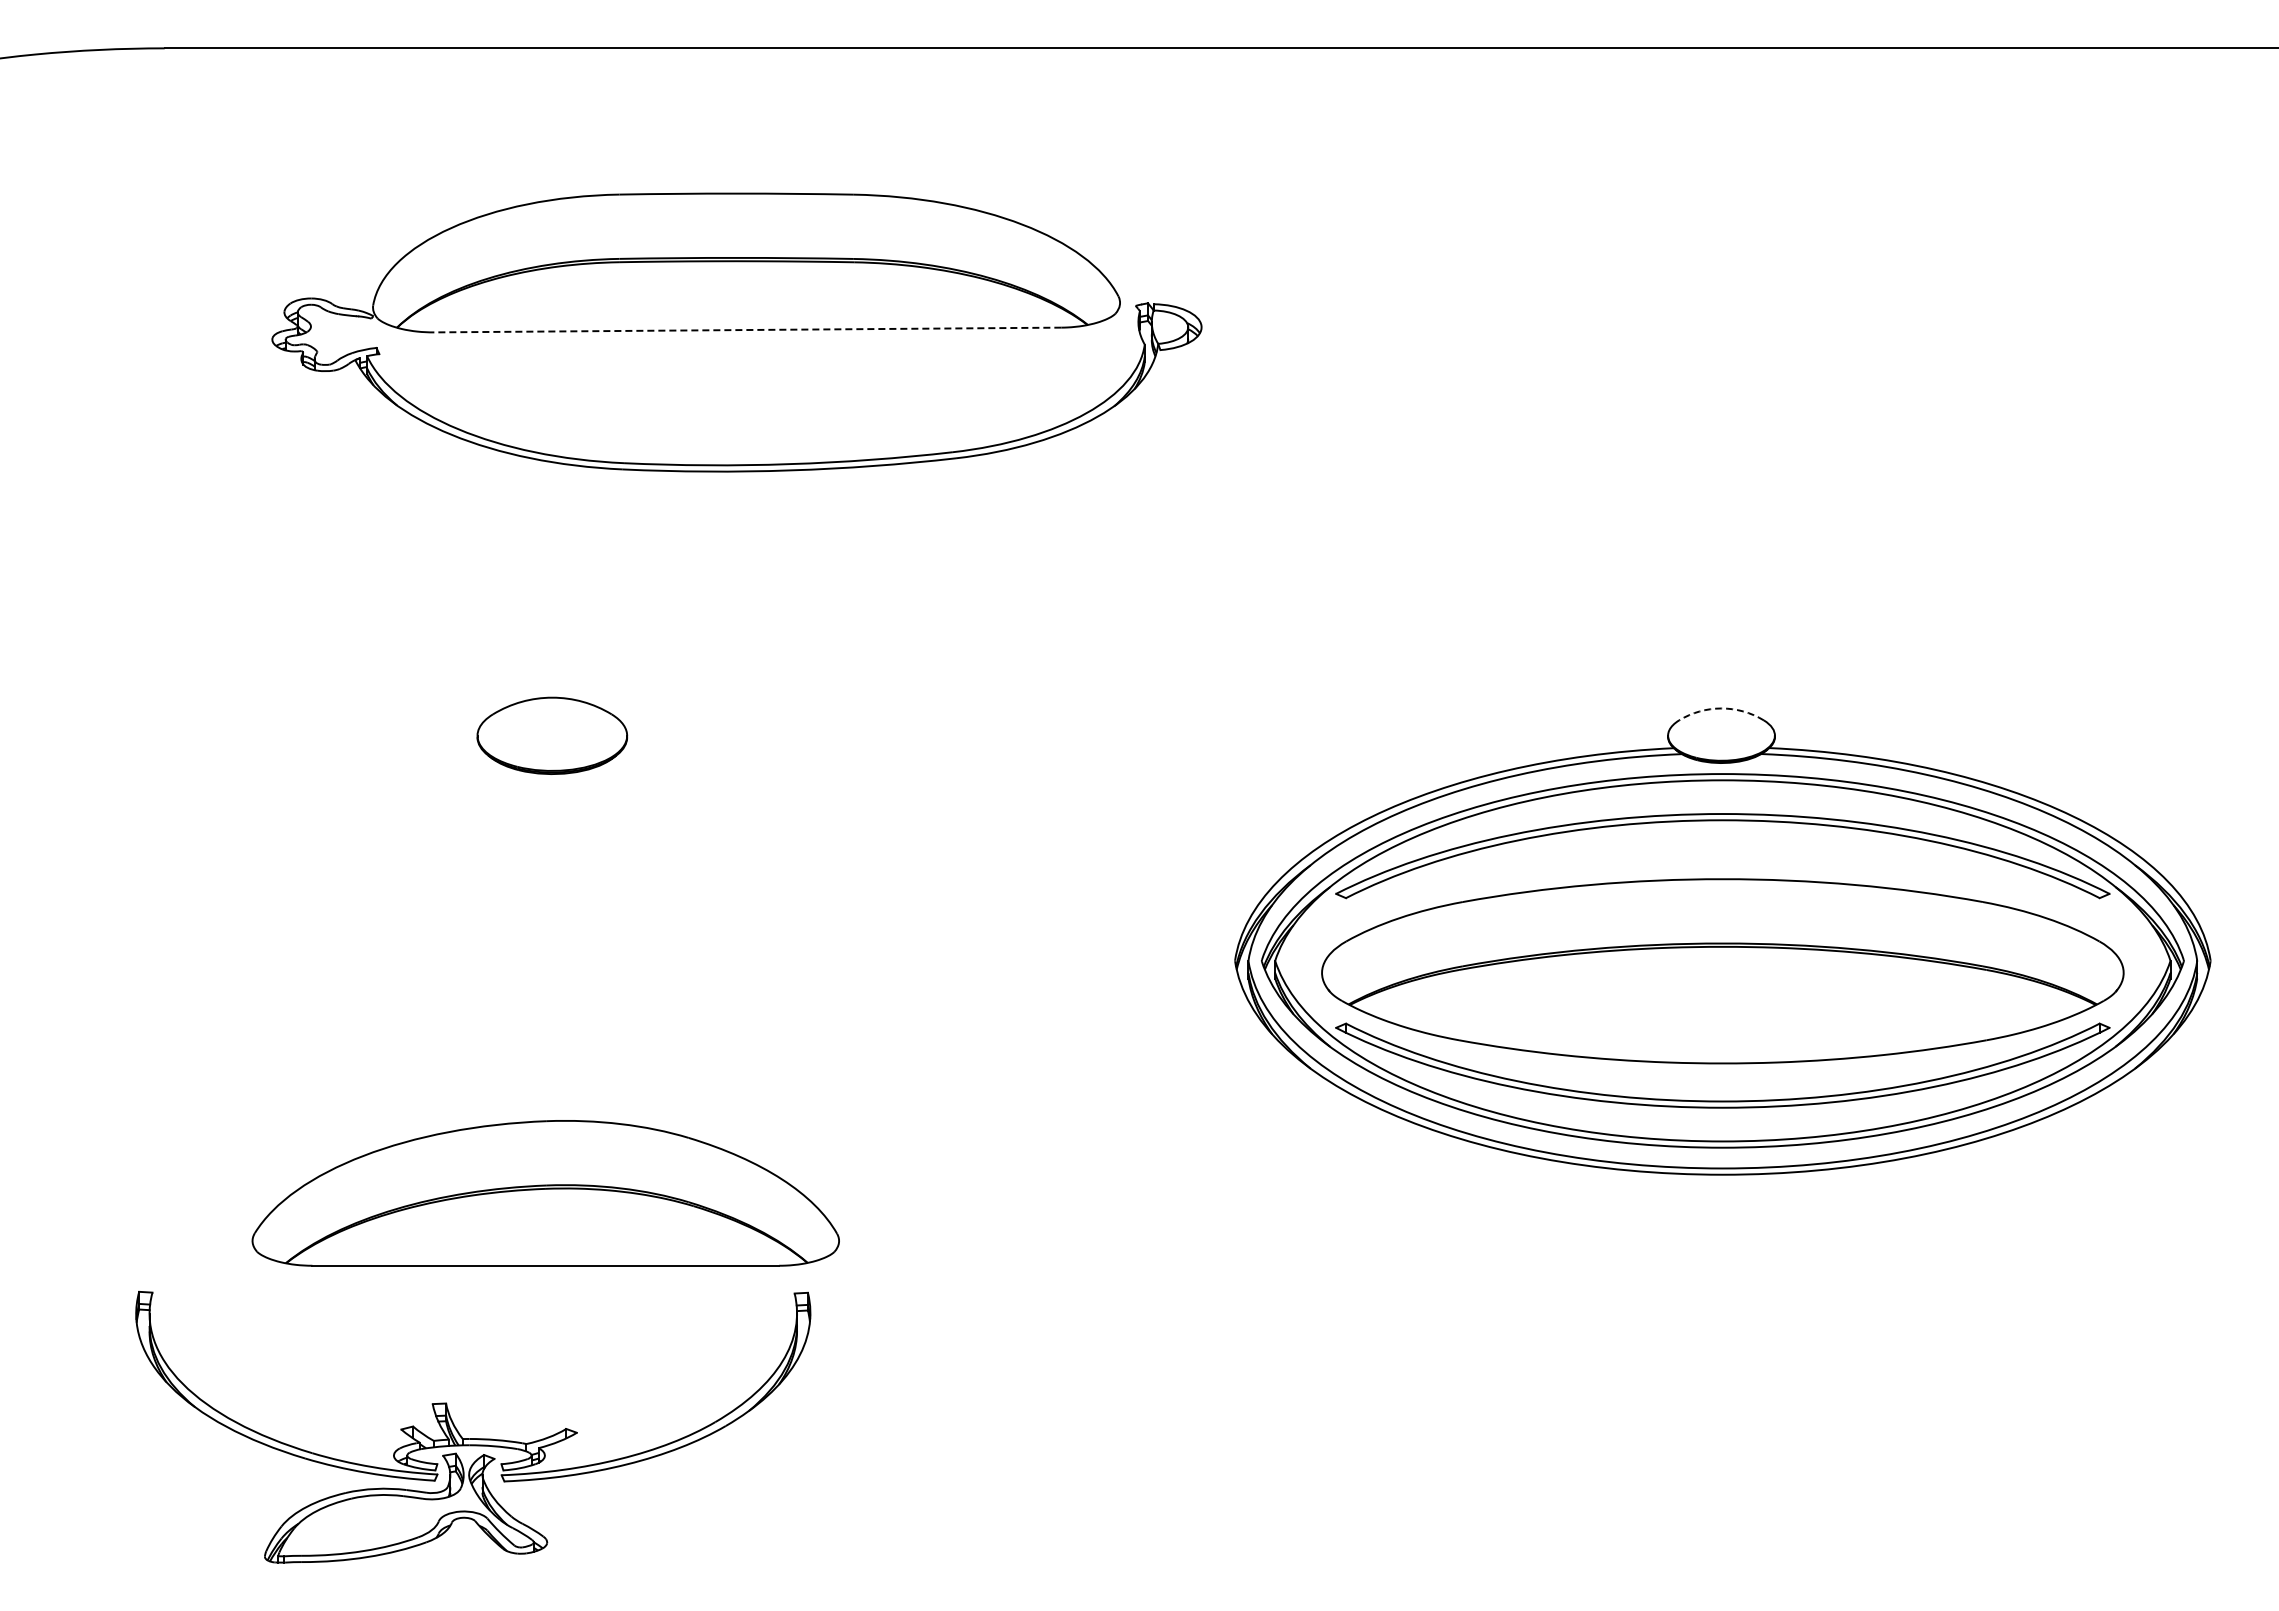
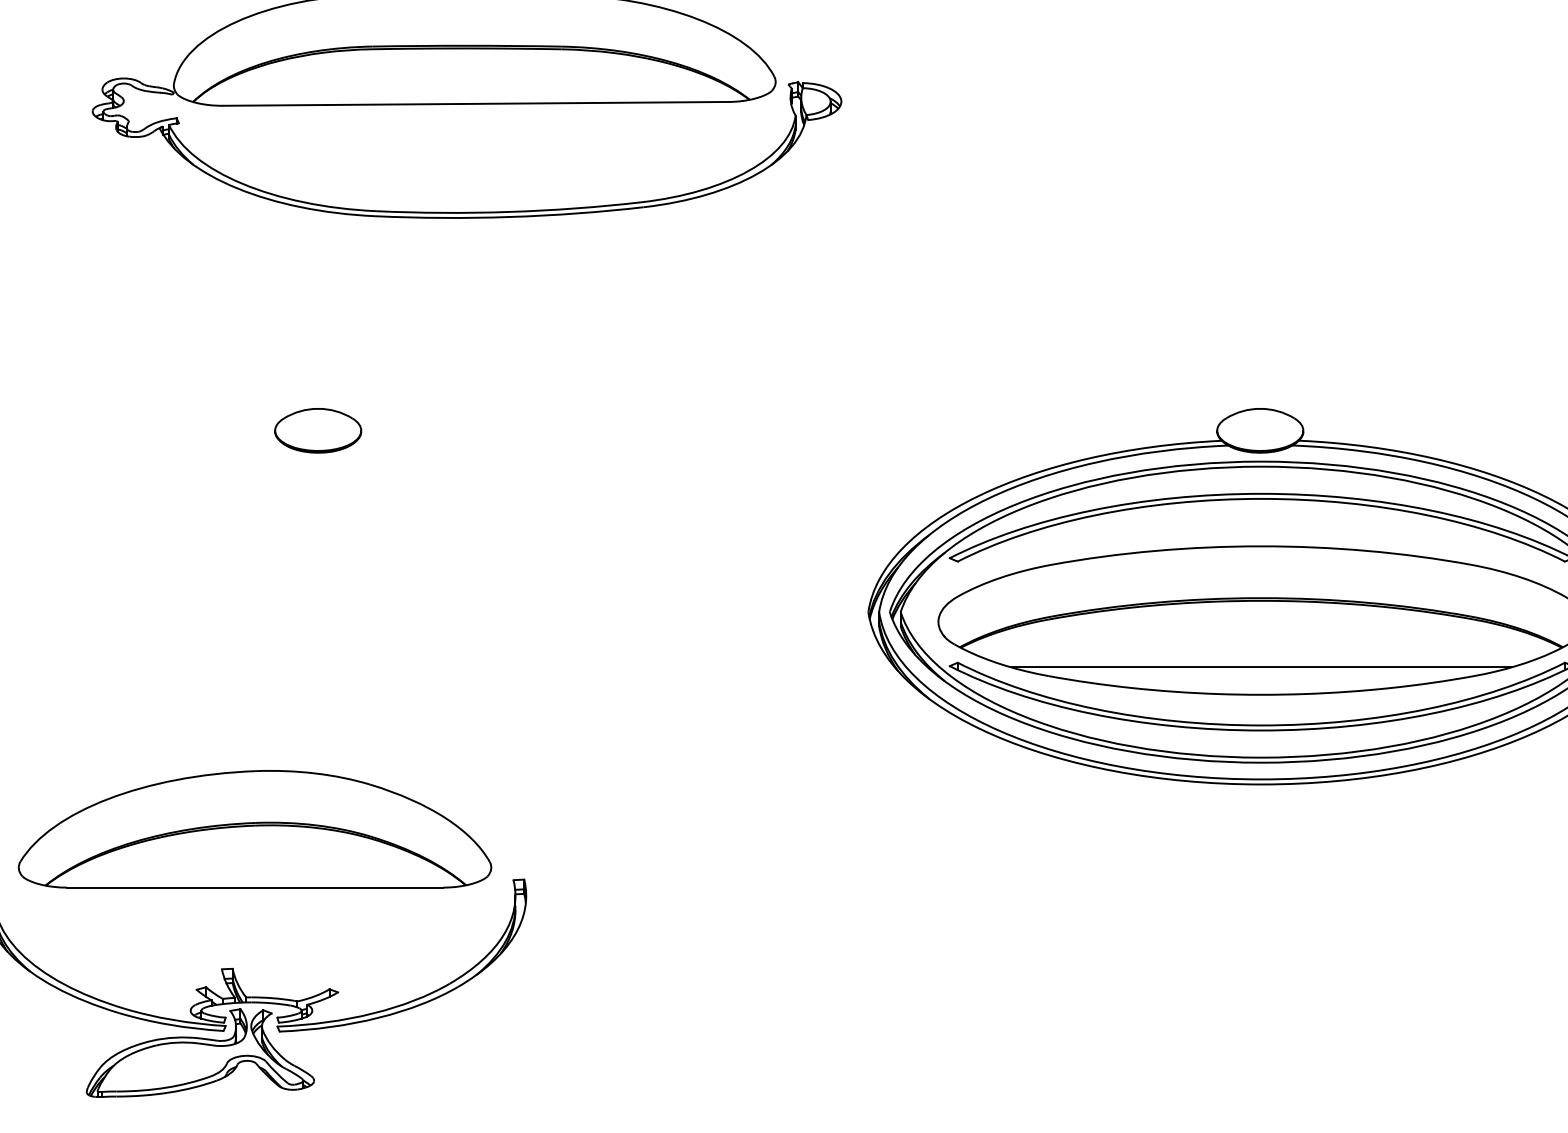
line: (747, 330) -> (475, 104), dashed -> solid
arc: (1721, 708) -> (1260, 408), dashed -> solid
part: (551, 735) -> (317, 430), size x0.71
line: (1722, 1029) -> (1261, 667), added
part: (545, 1193) -> (254, 829), moved

